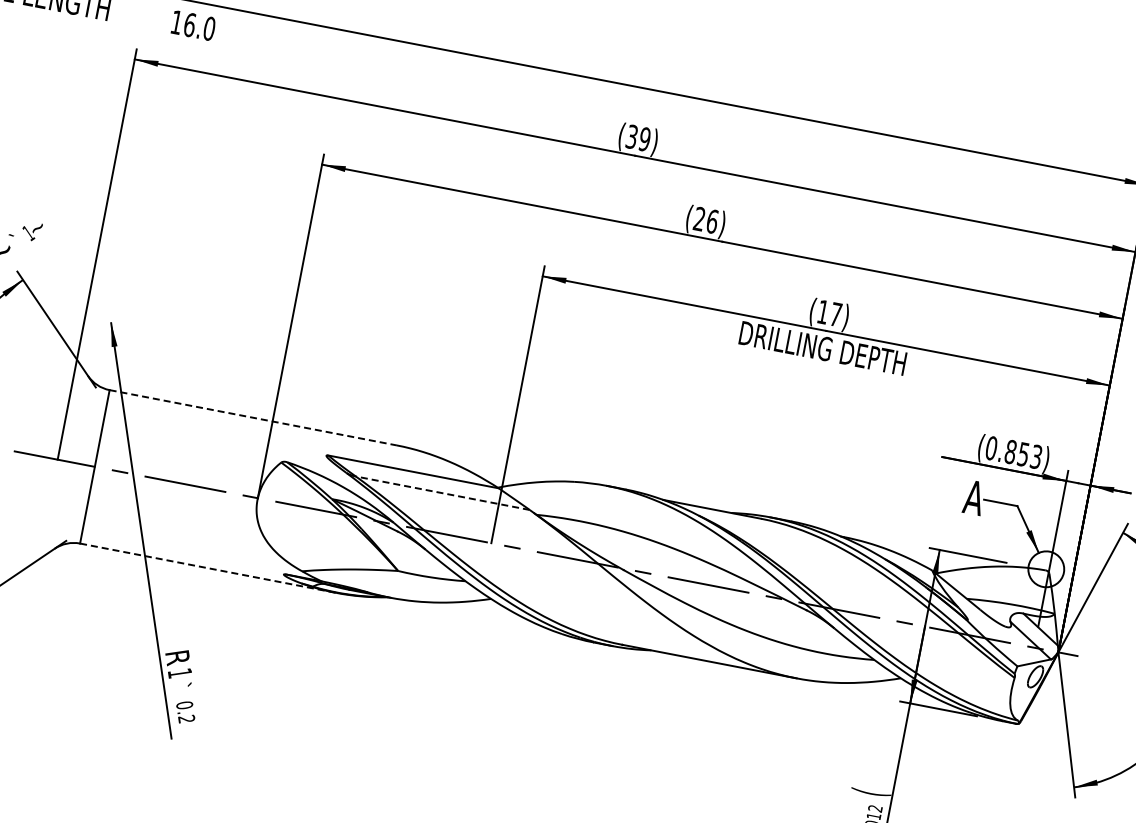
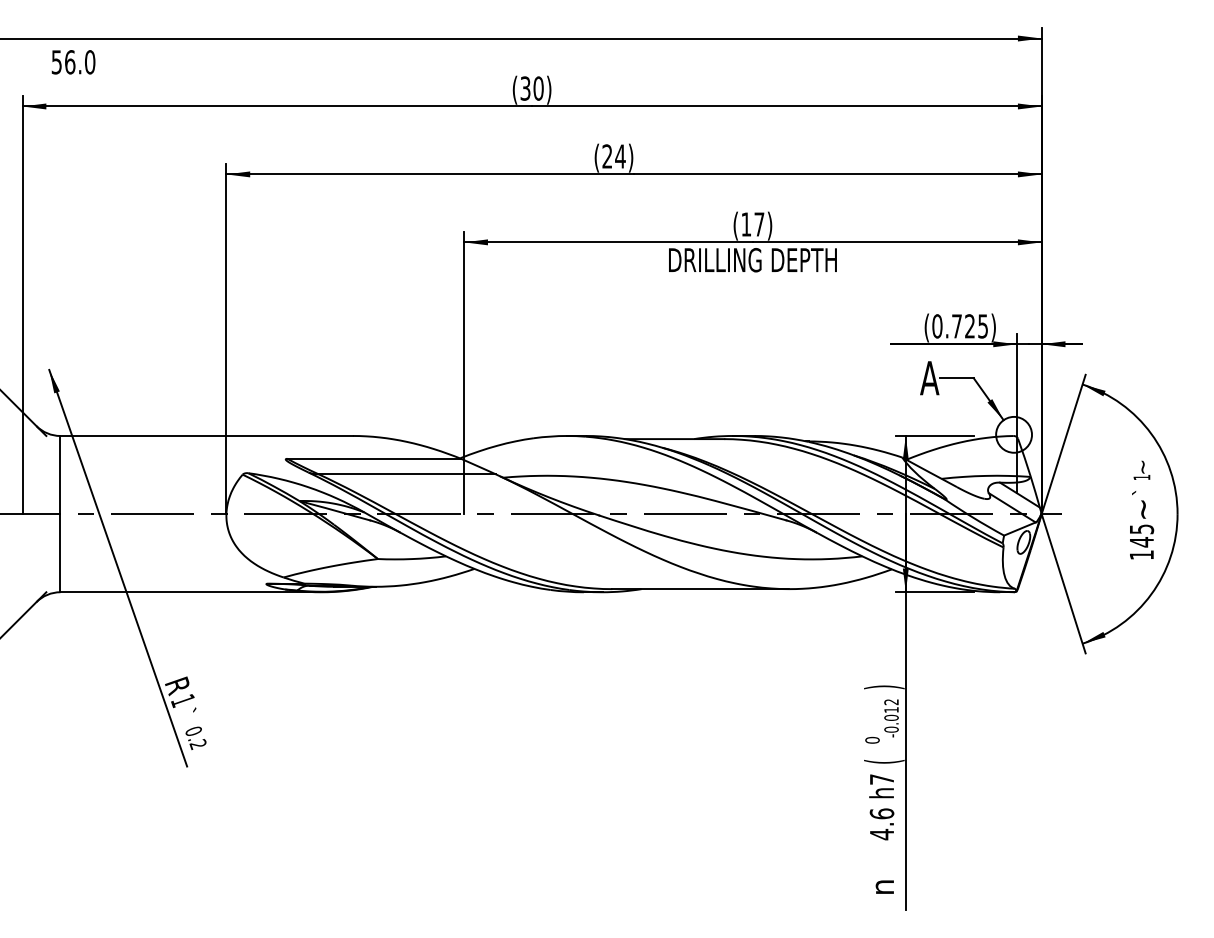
text: (176, 22) -> (56, 62), 16.0 -> 56.0
text: (644, 139) -> (538, 88), (39) -> (30)
text: (712, 221) -> (620, 156), (26) -> (24)
line: (254, 417) -> (207, 435), dashed -> solid
text: (1023, 454) -> (969, 326), (0.853) -> (0.725)
line: (443, 493) -> (407, 474), dashed -> solid
line: (208, 568) -> (191, 592), dashed -> solid
text: (871, 792) -> (884, 687), ( -> )

